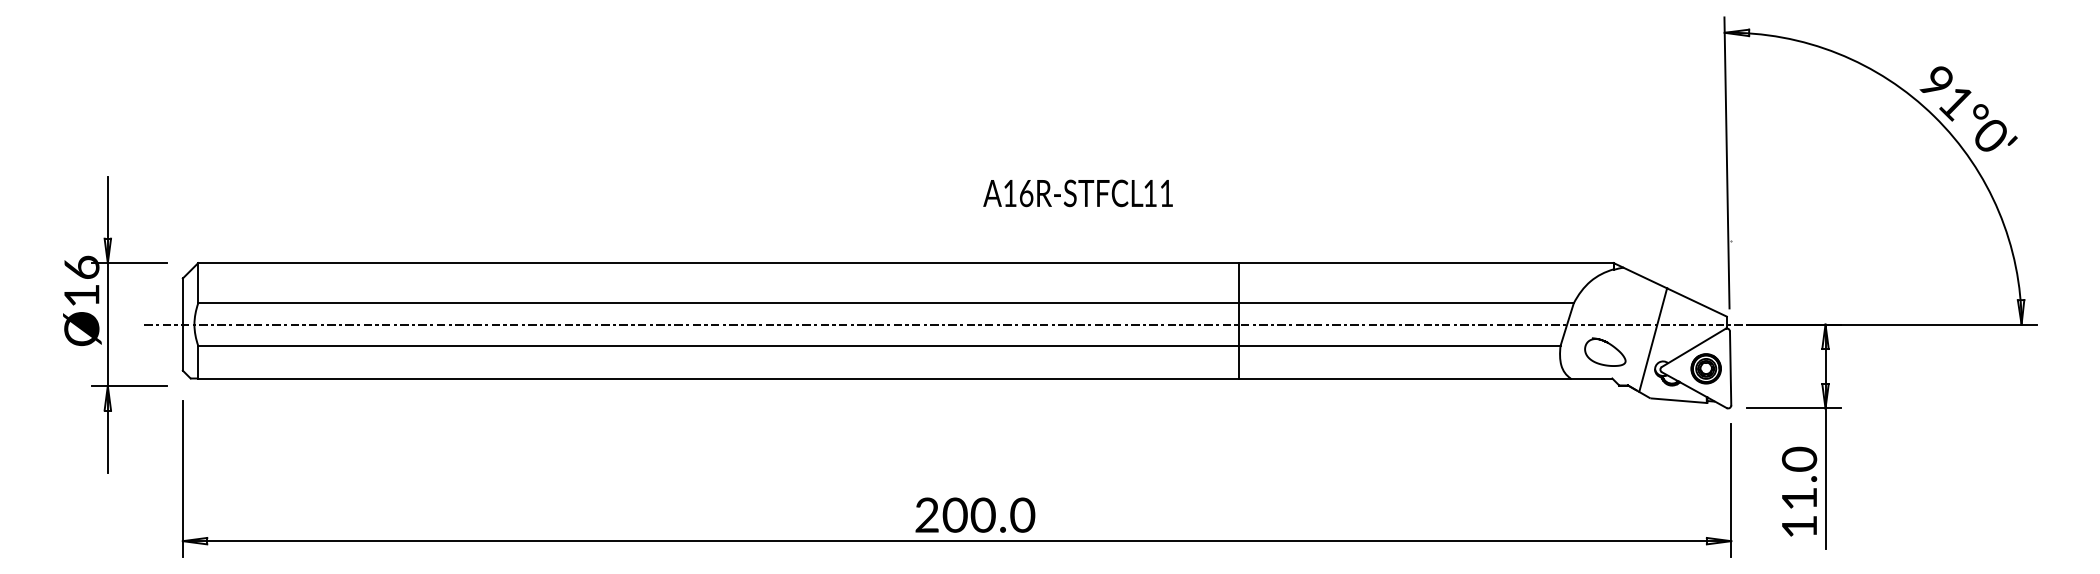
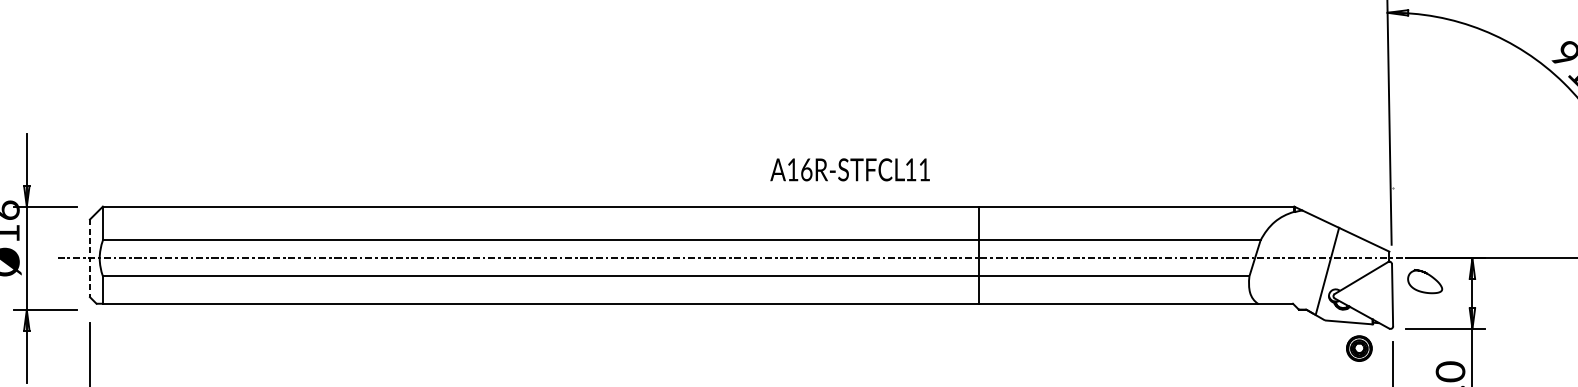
text: (1077, 193) -> (849, 169), moved
line: (182, 325) -> (89, 259), solid -> dashed
curve: (1608, 344) -> (1427, 275), moved
part: (1705, 368) -> (1358, 348), moved

